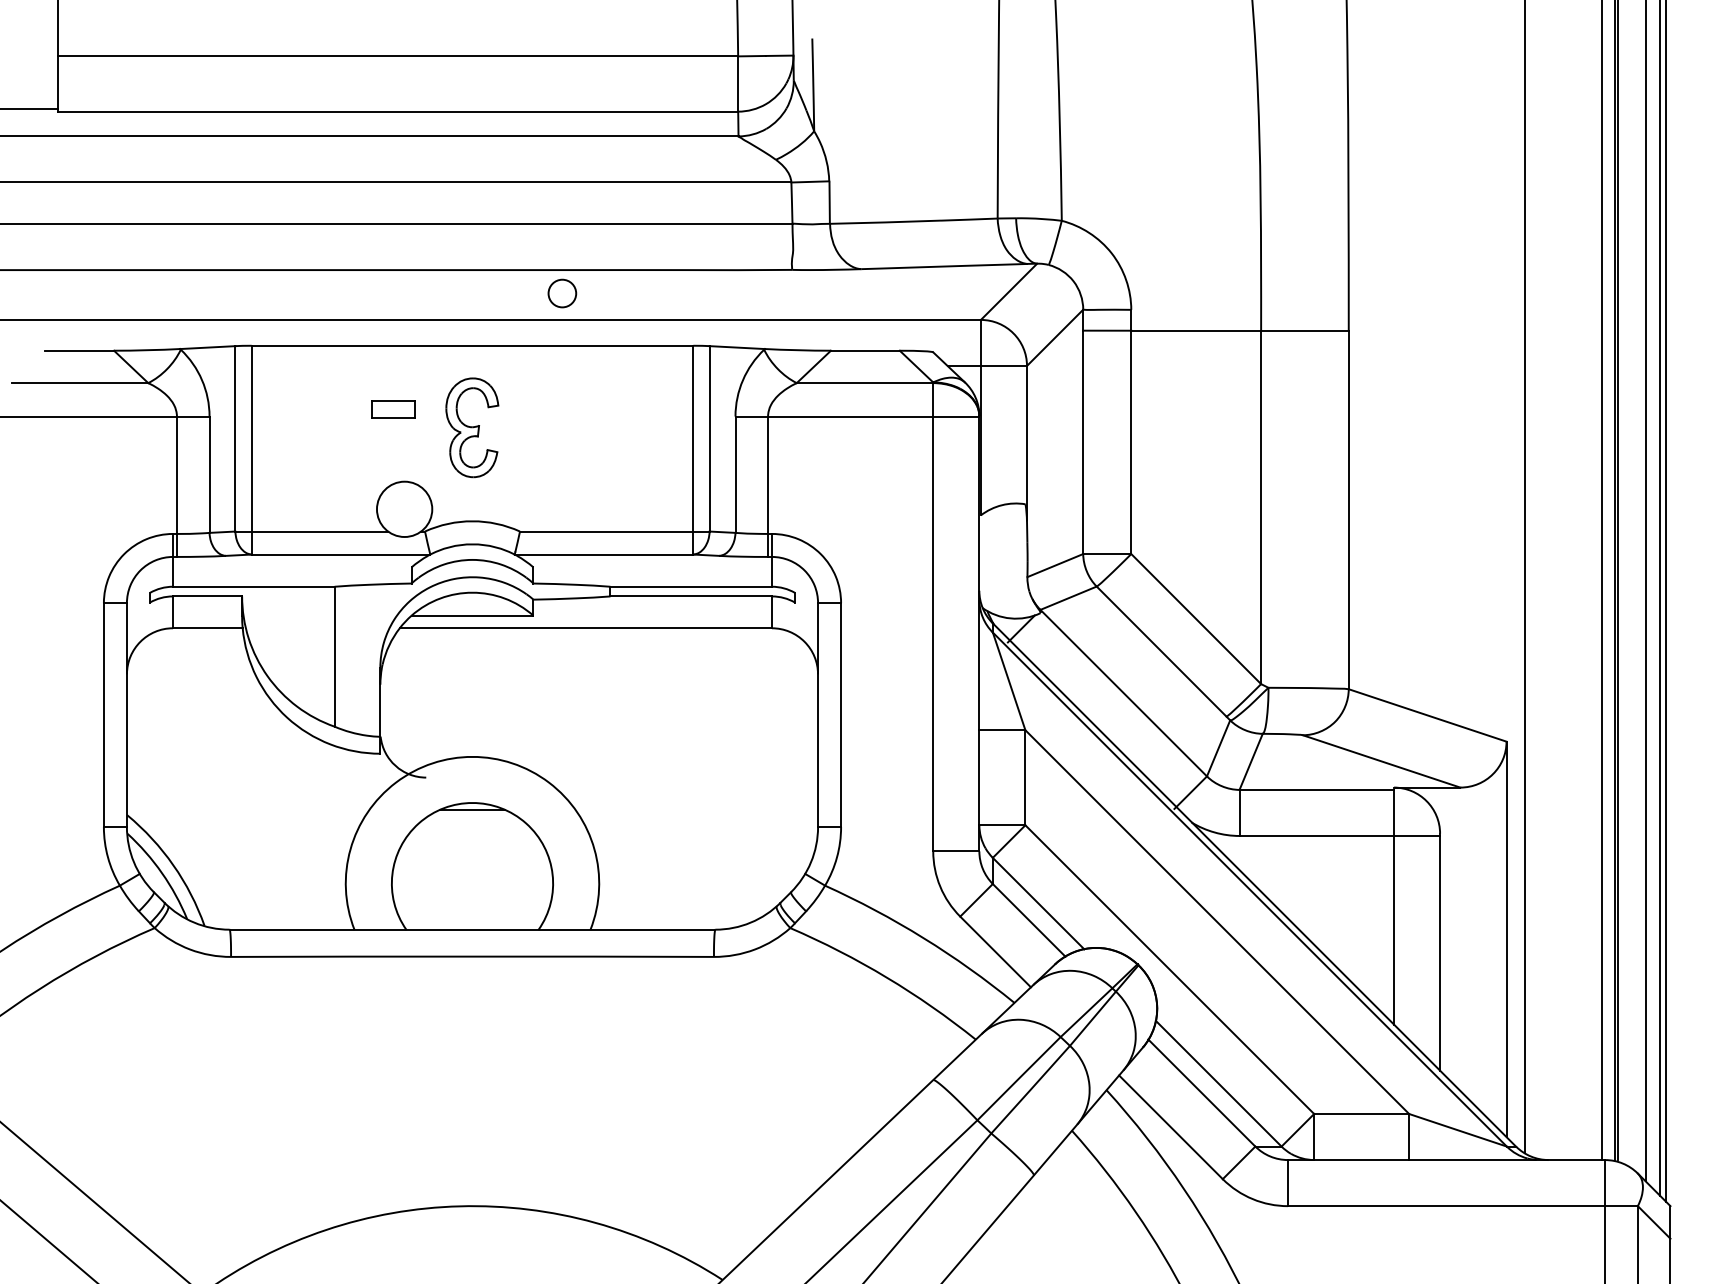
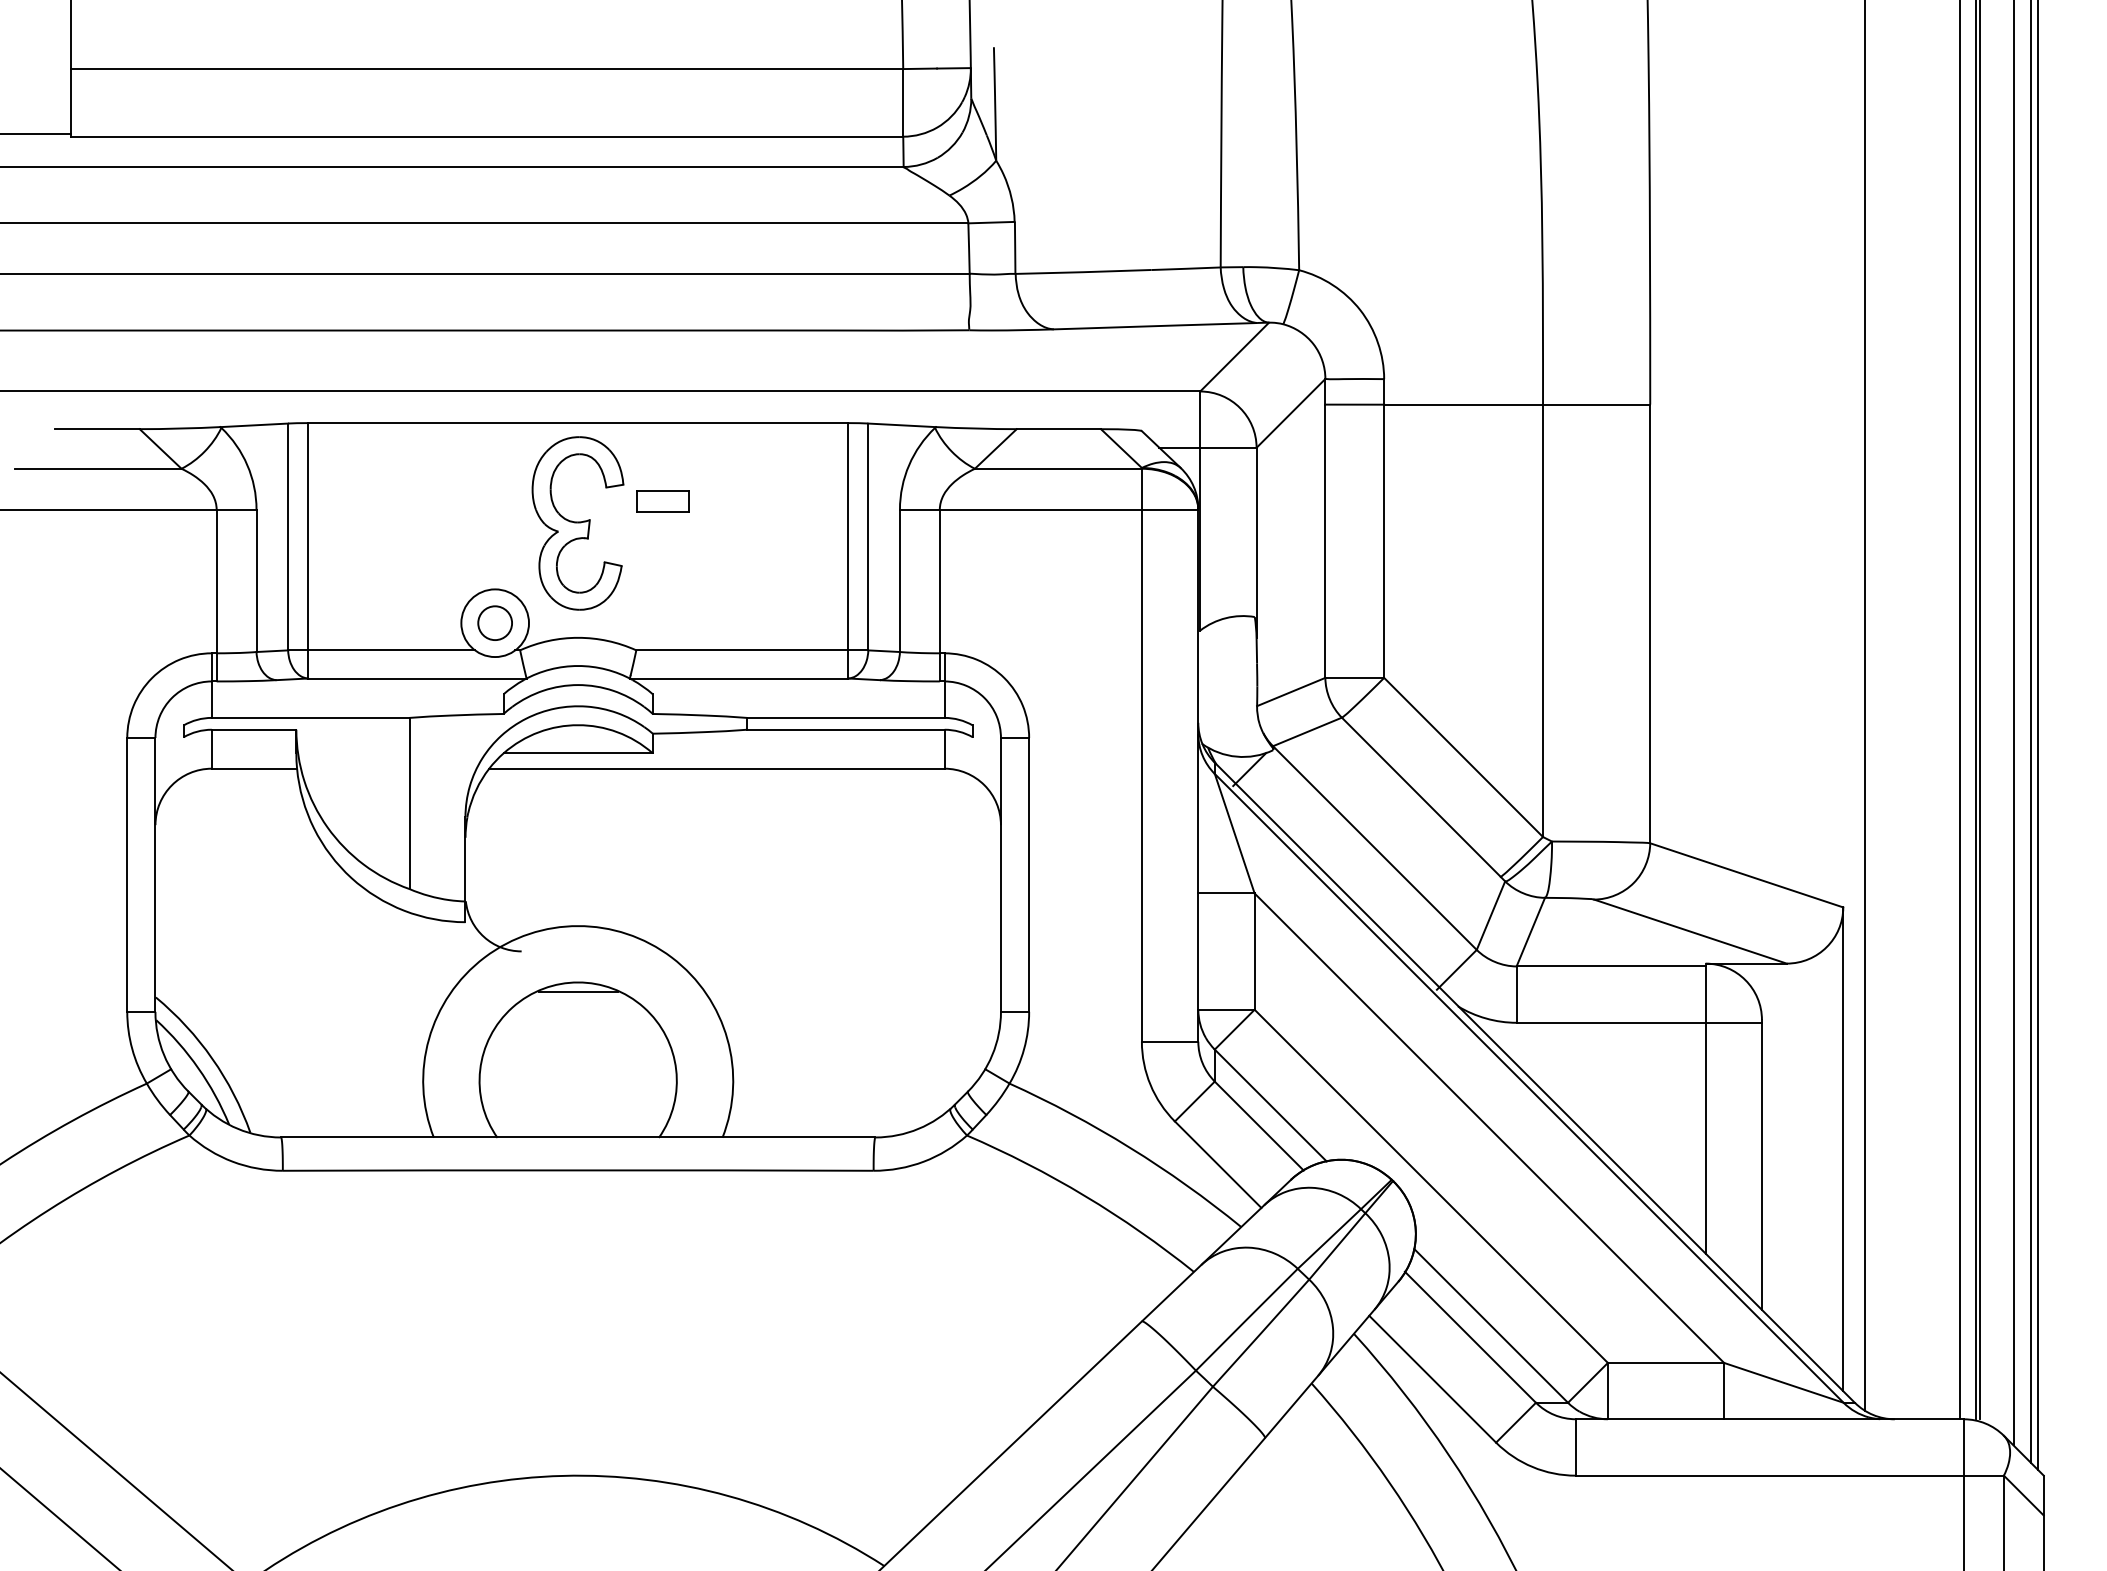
circle: (561, 292) -> (494, 622), moved
part: (392, 409) -> (662, 501), moved
part: (471, 427) -> (577, 523), size x1.43

